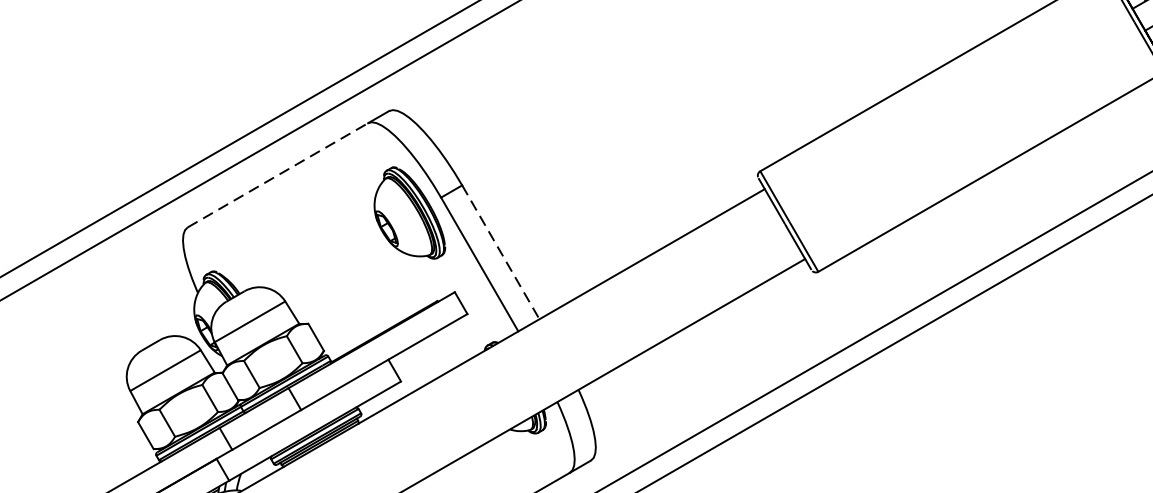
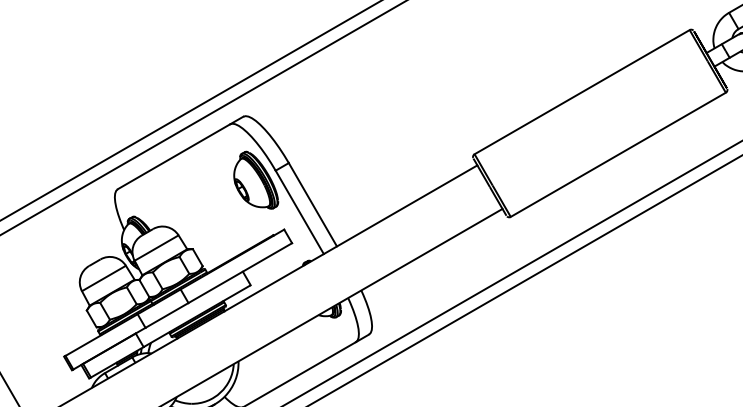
line: (278, 174) -> (174, 156), dashed -> solid
line: (501, 253) -> (313, 205), dashed -> solid

